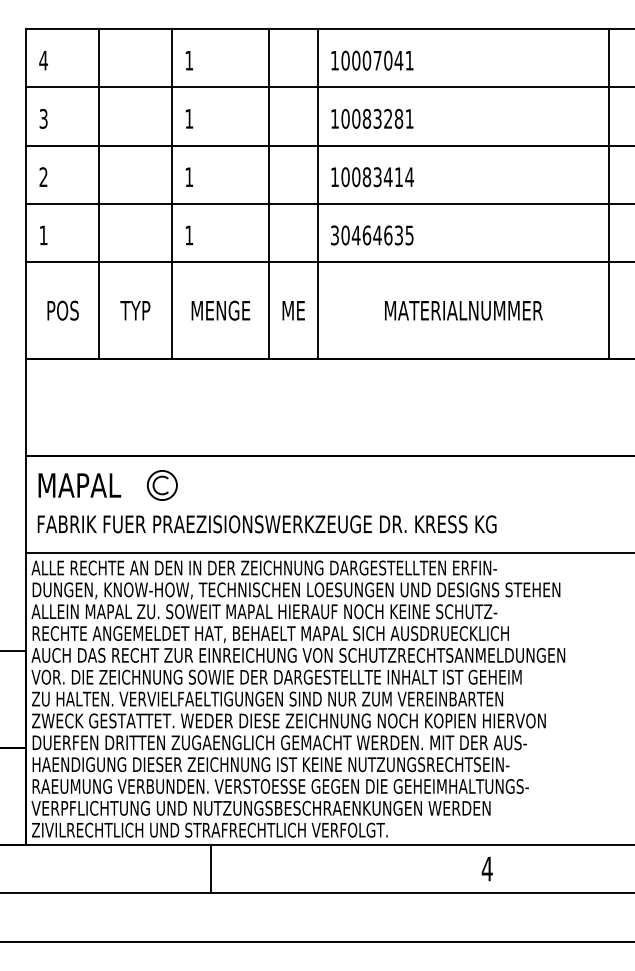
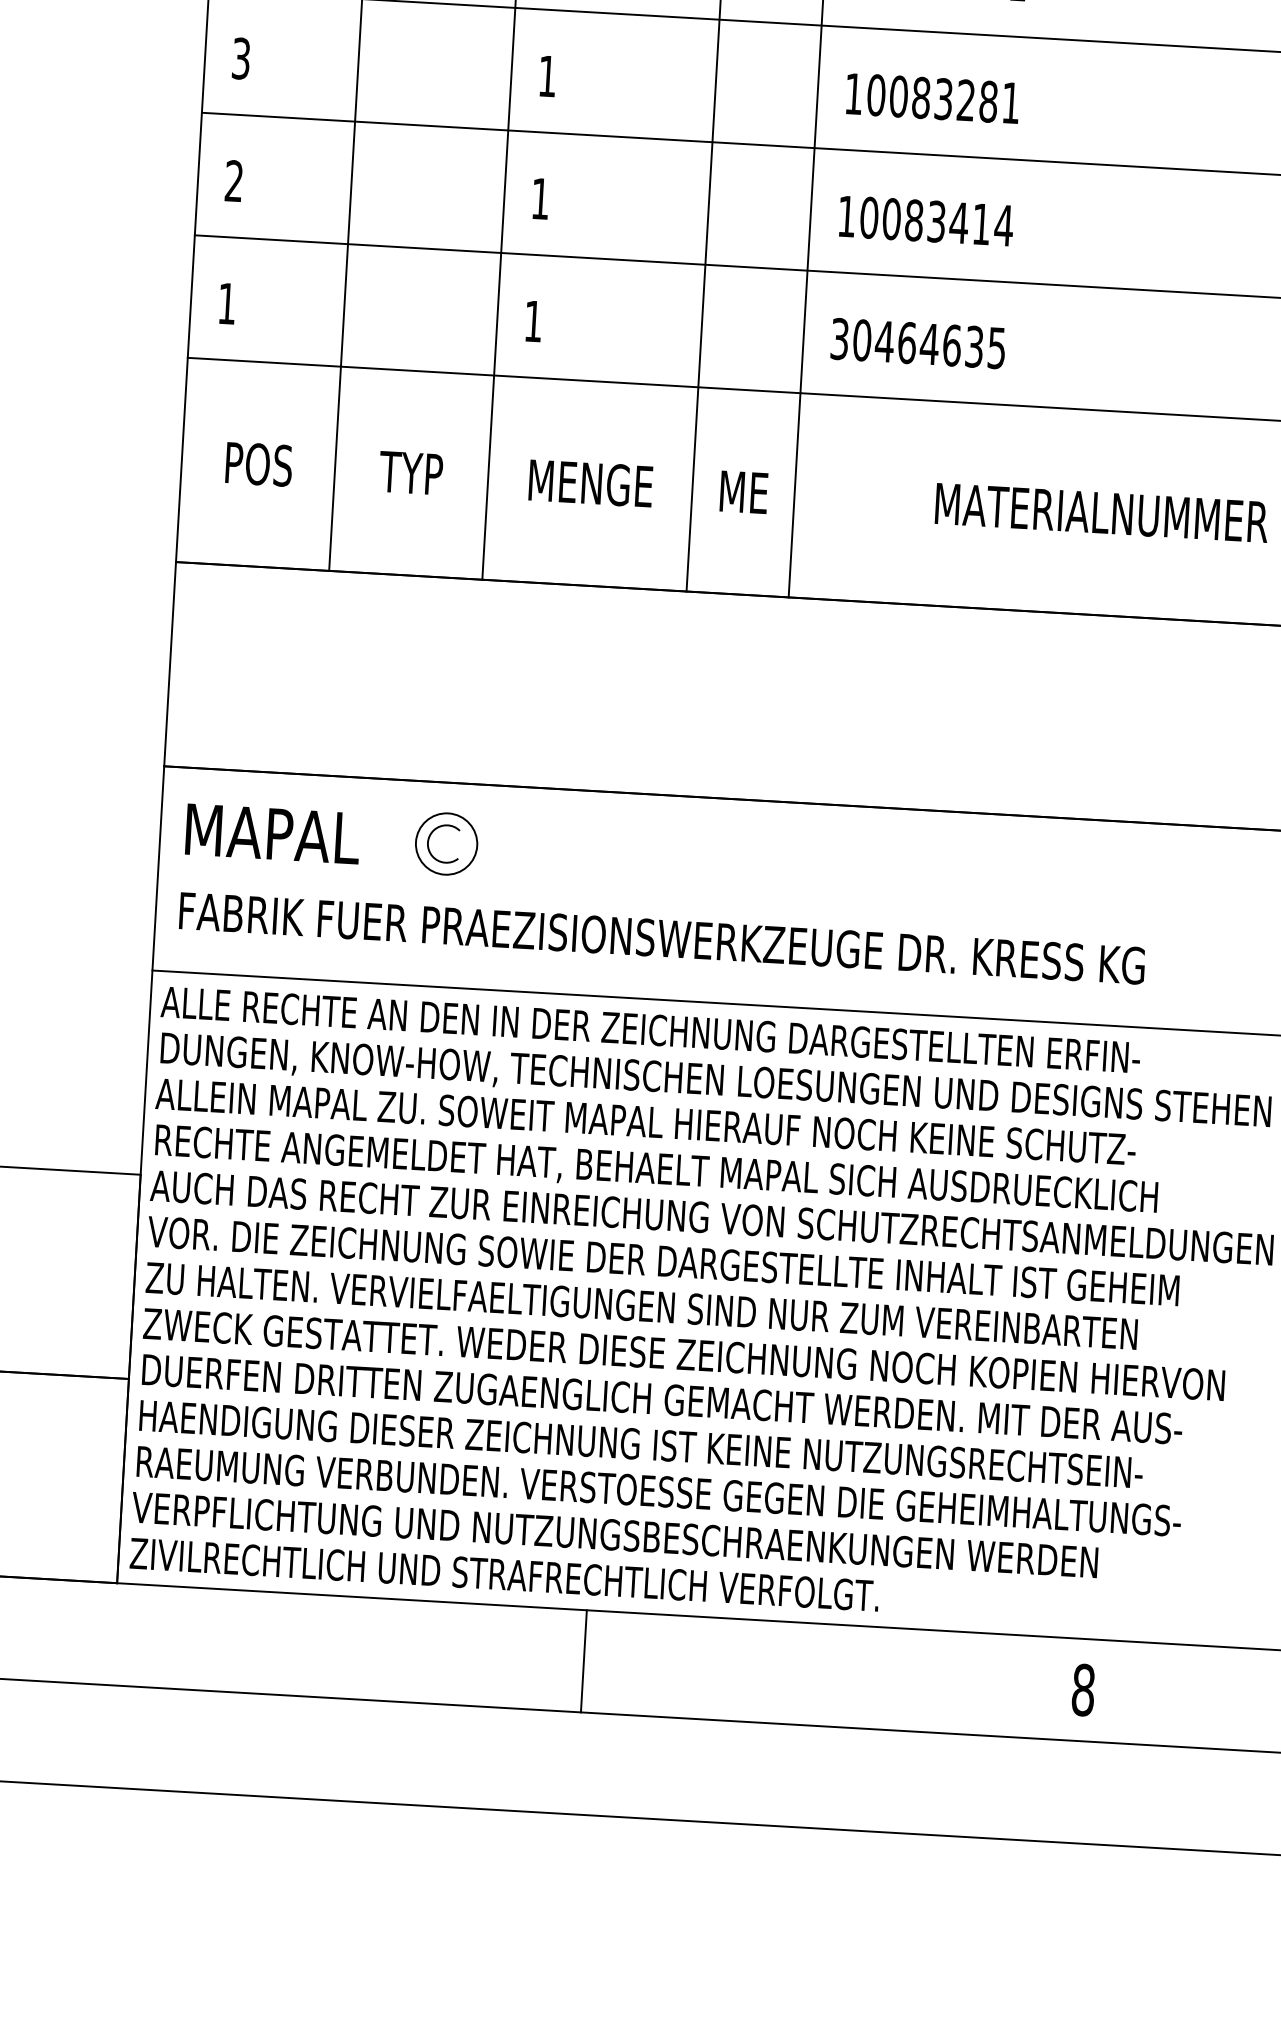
line: (210, 868) -> (583, 1660), moved
text: (486, 868) -> (1081, 1688), 4 -> 8

